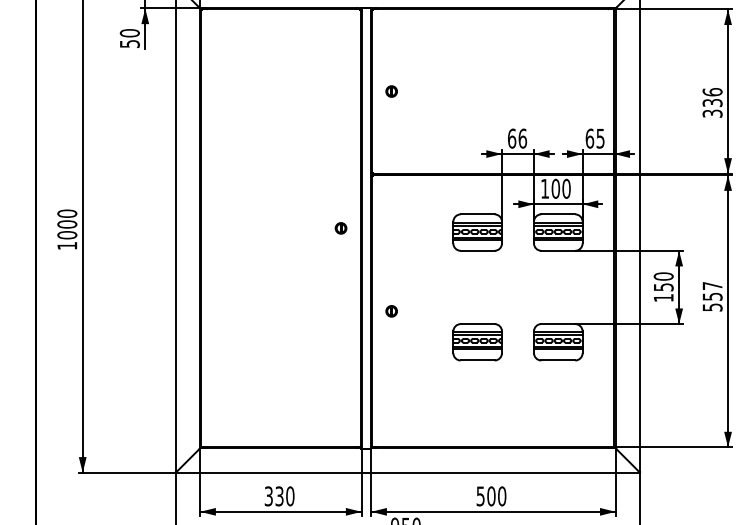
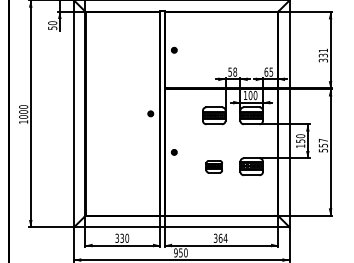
text: (710, 92) -> (322, 50), 336 -> 331
text: (516, 137) -> (232, 71), 66 -> 58
part: (478, 341) -> (214, 166), size x0.7
text: (491, 494) -> (220, 237), 500 -> 364

